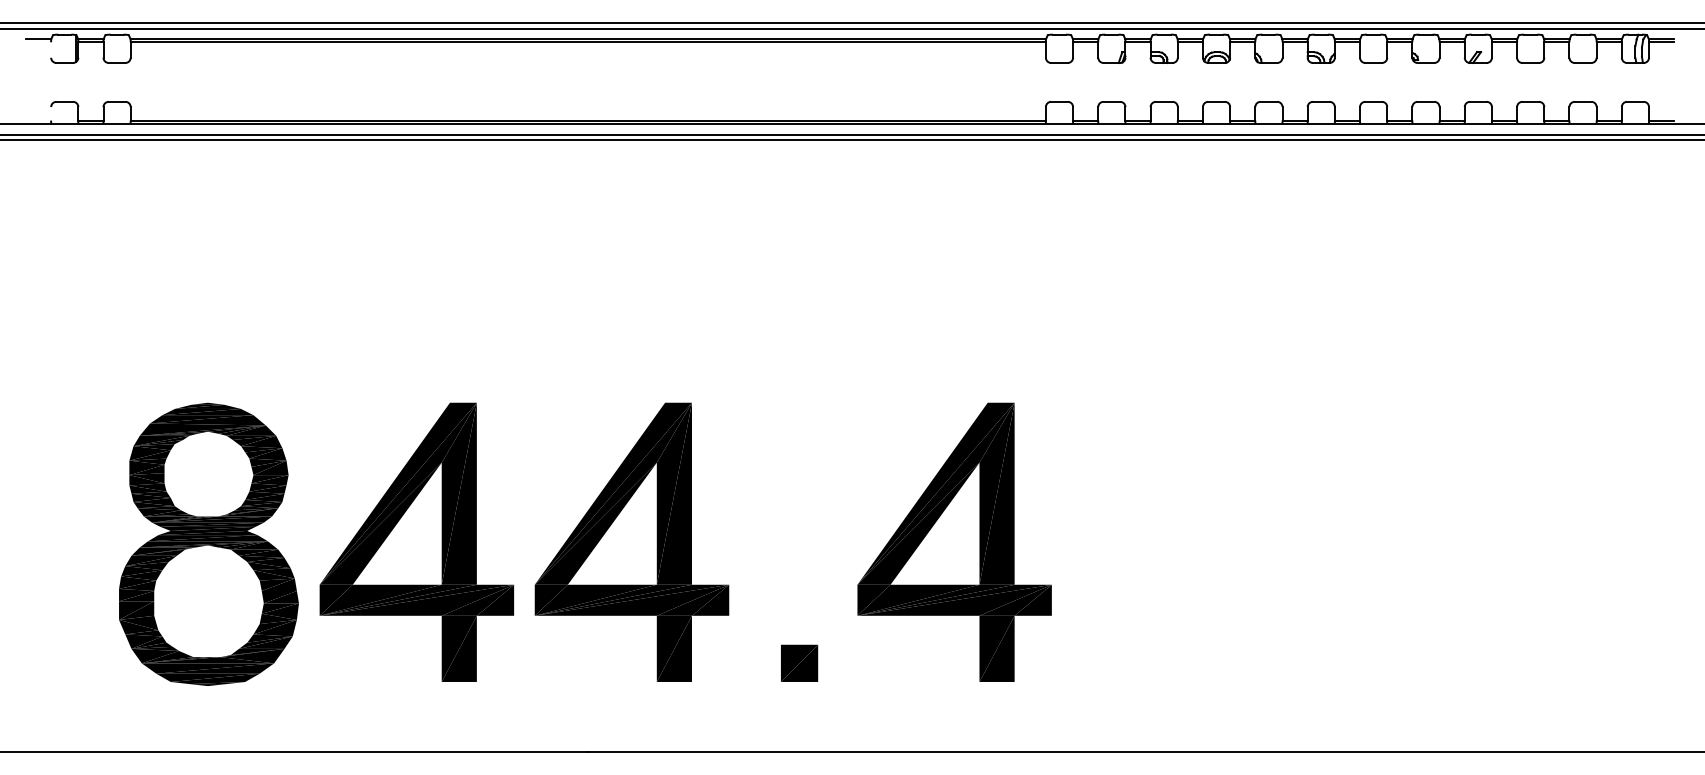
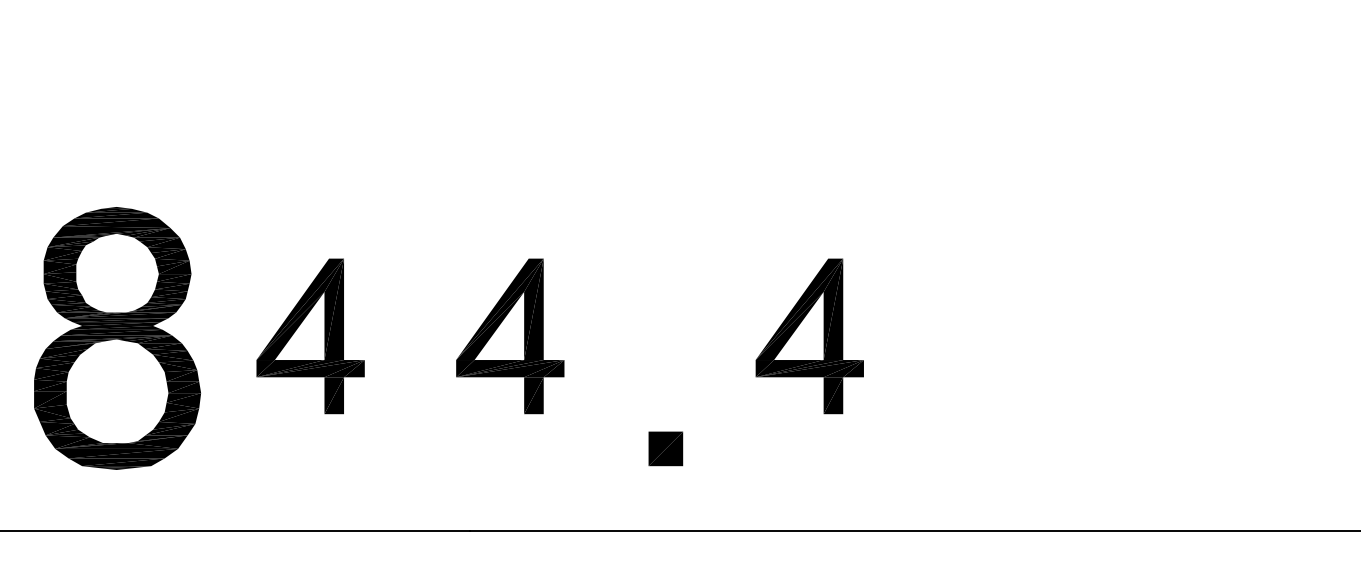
part: (416, 541) -> (310, 335), size x0.6
part: (631, 541) -> (509, 335), size x0.6
part: (954, 541) -> (809, 335), size x0.6

